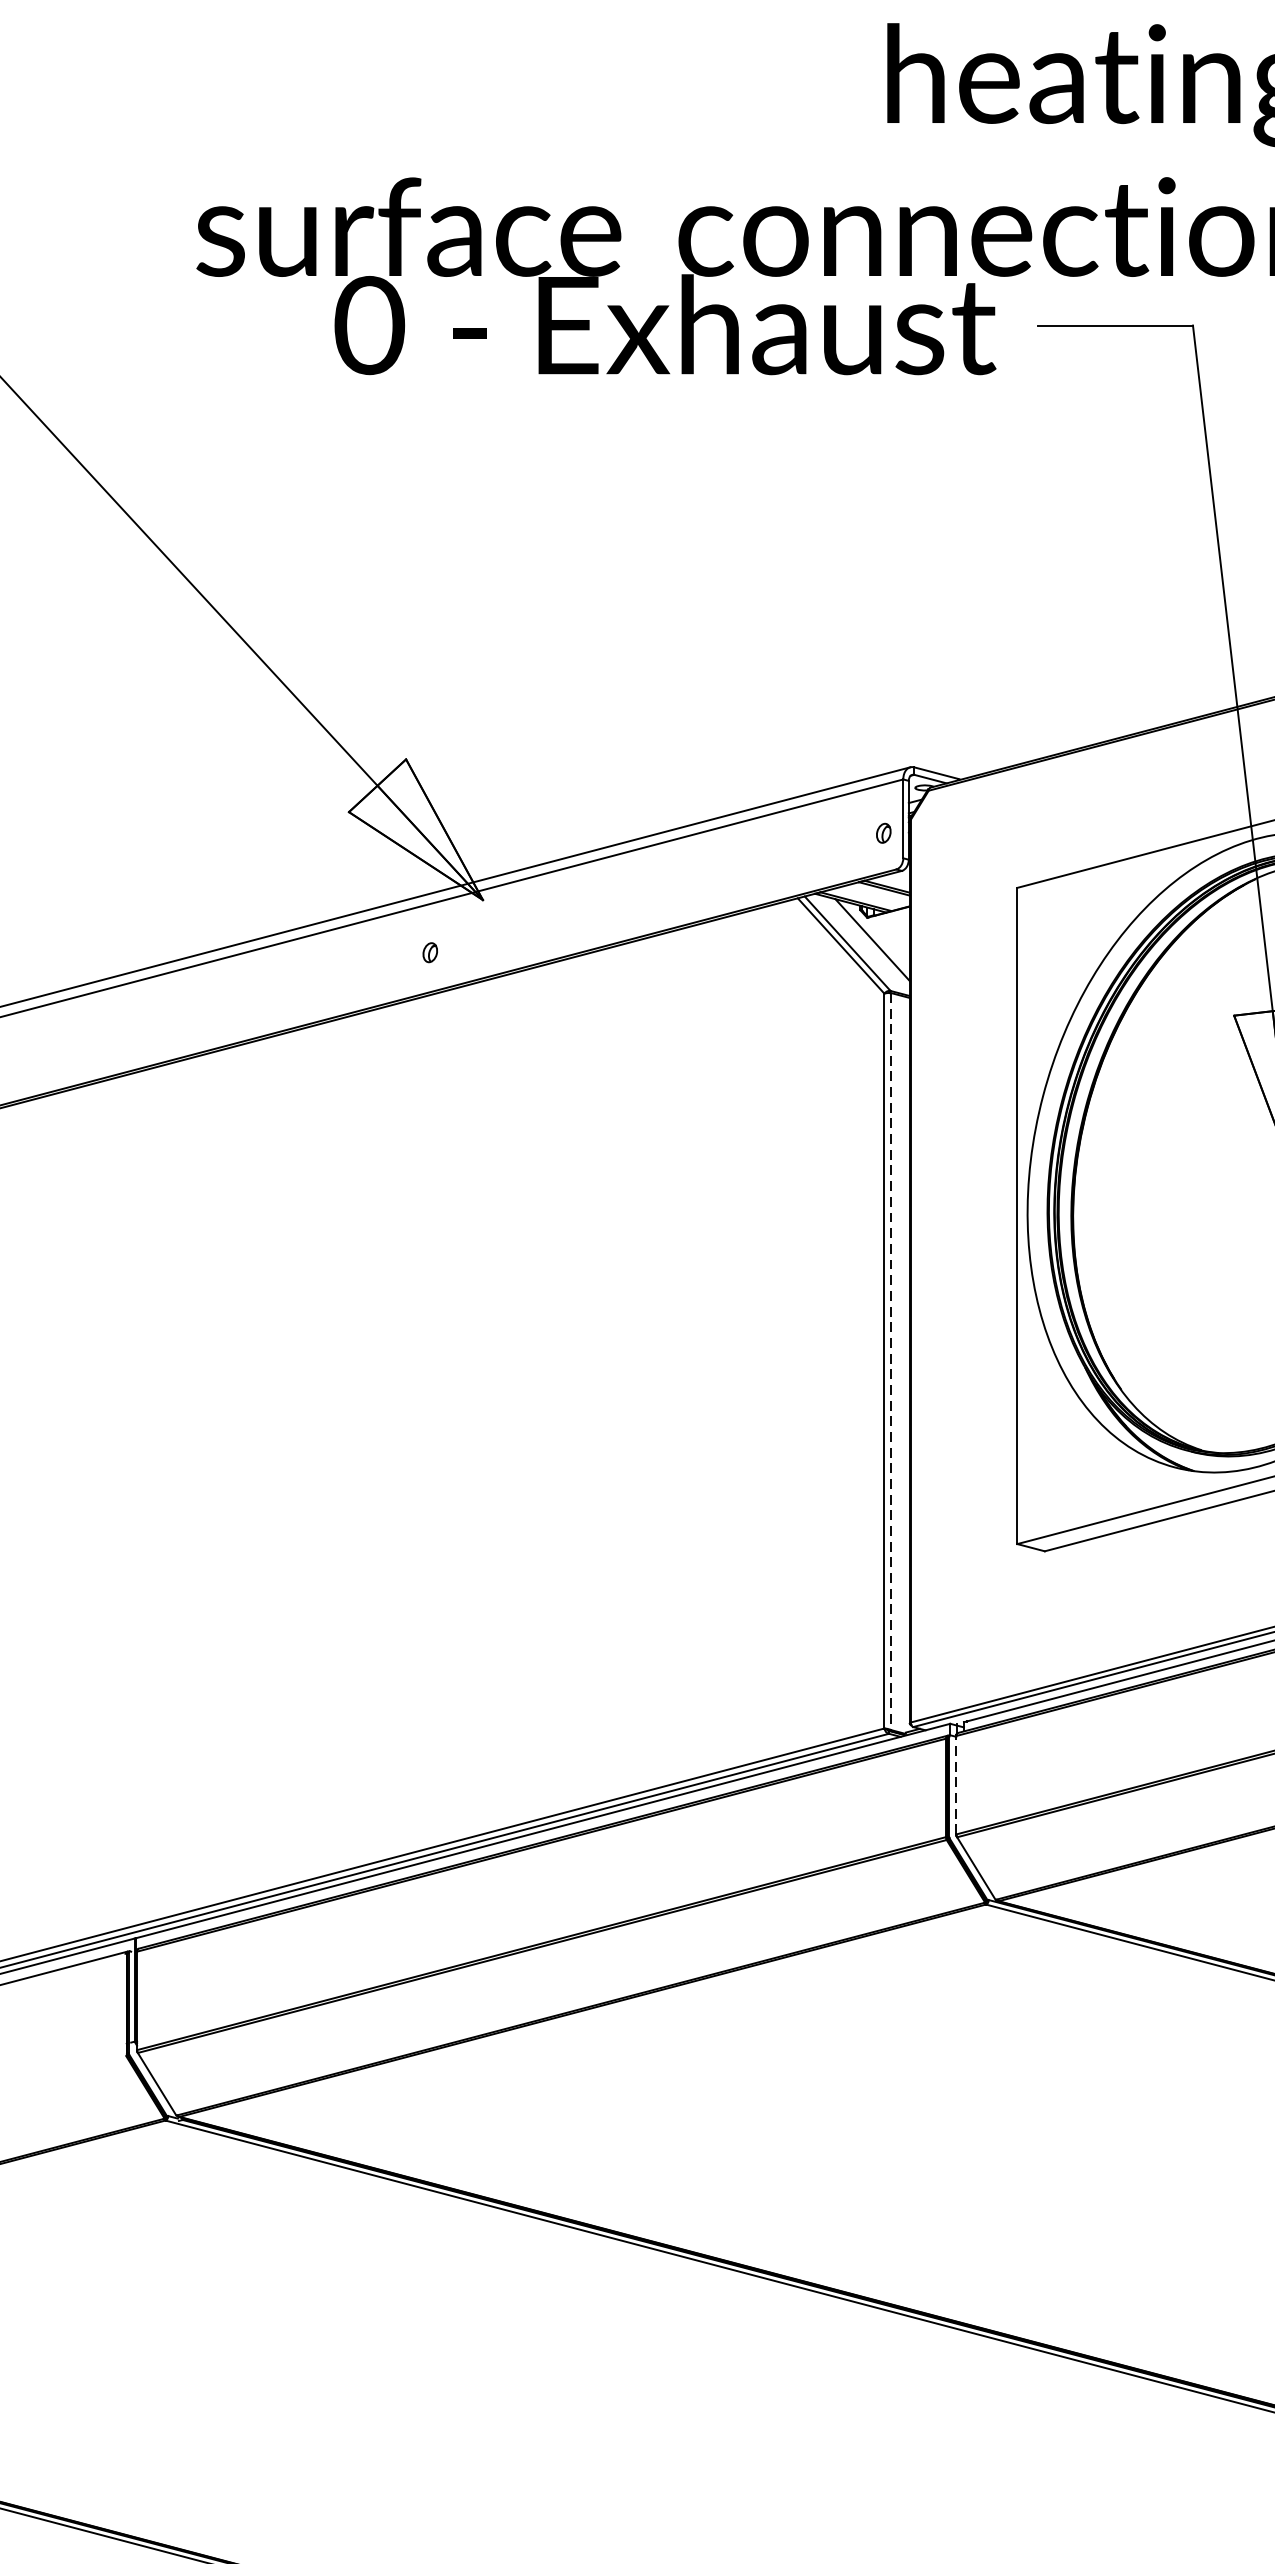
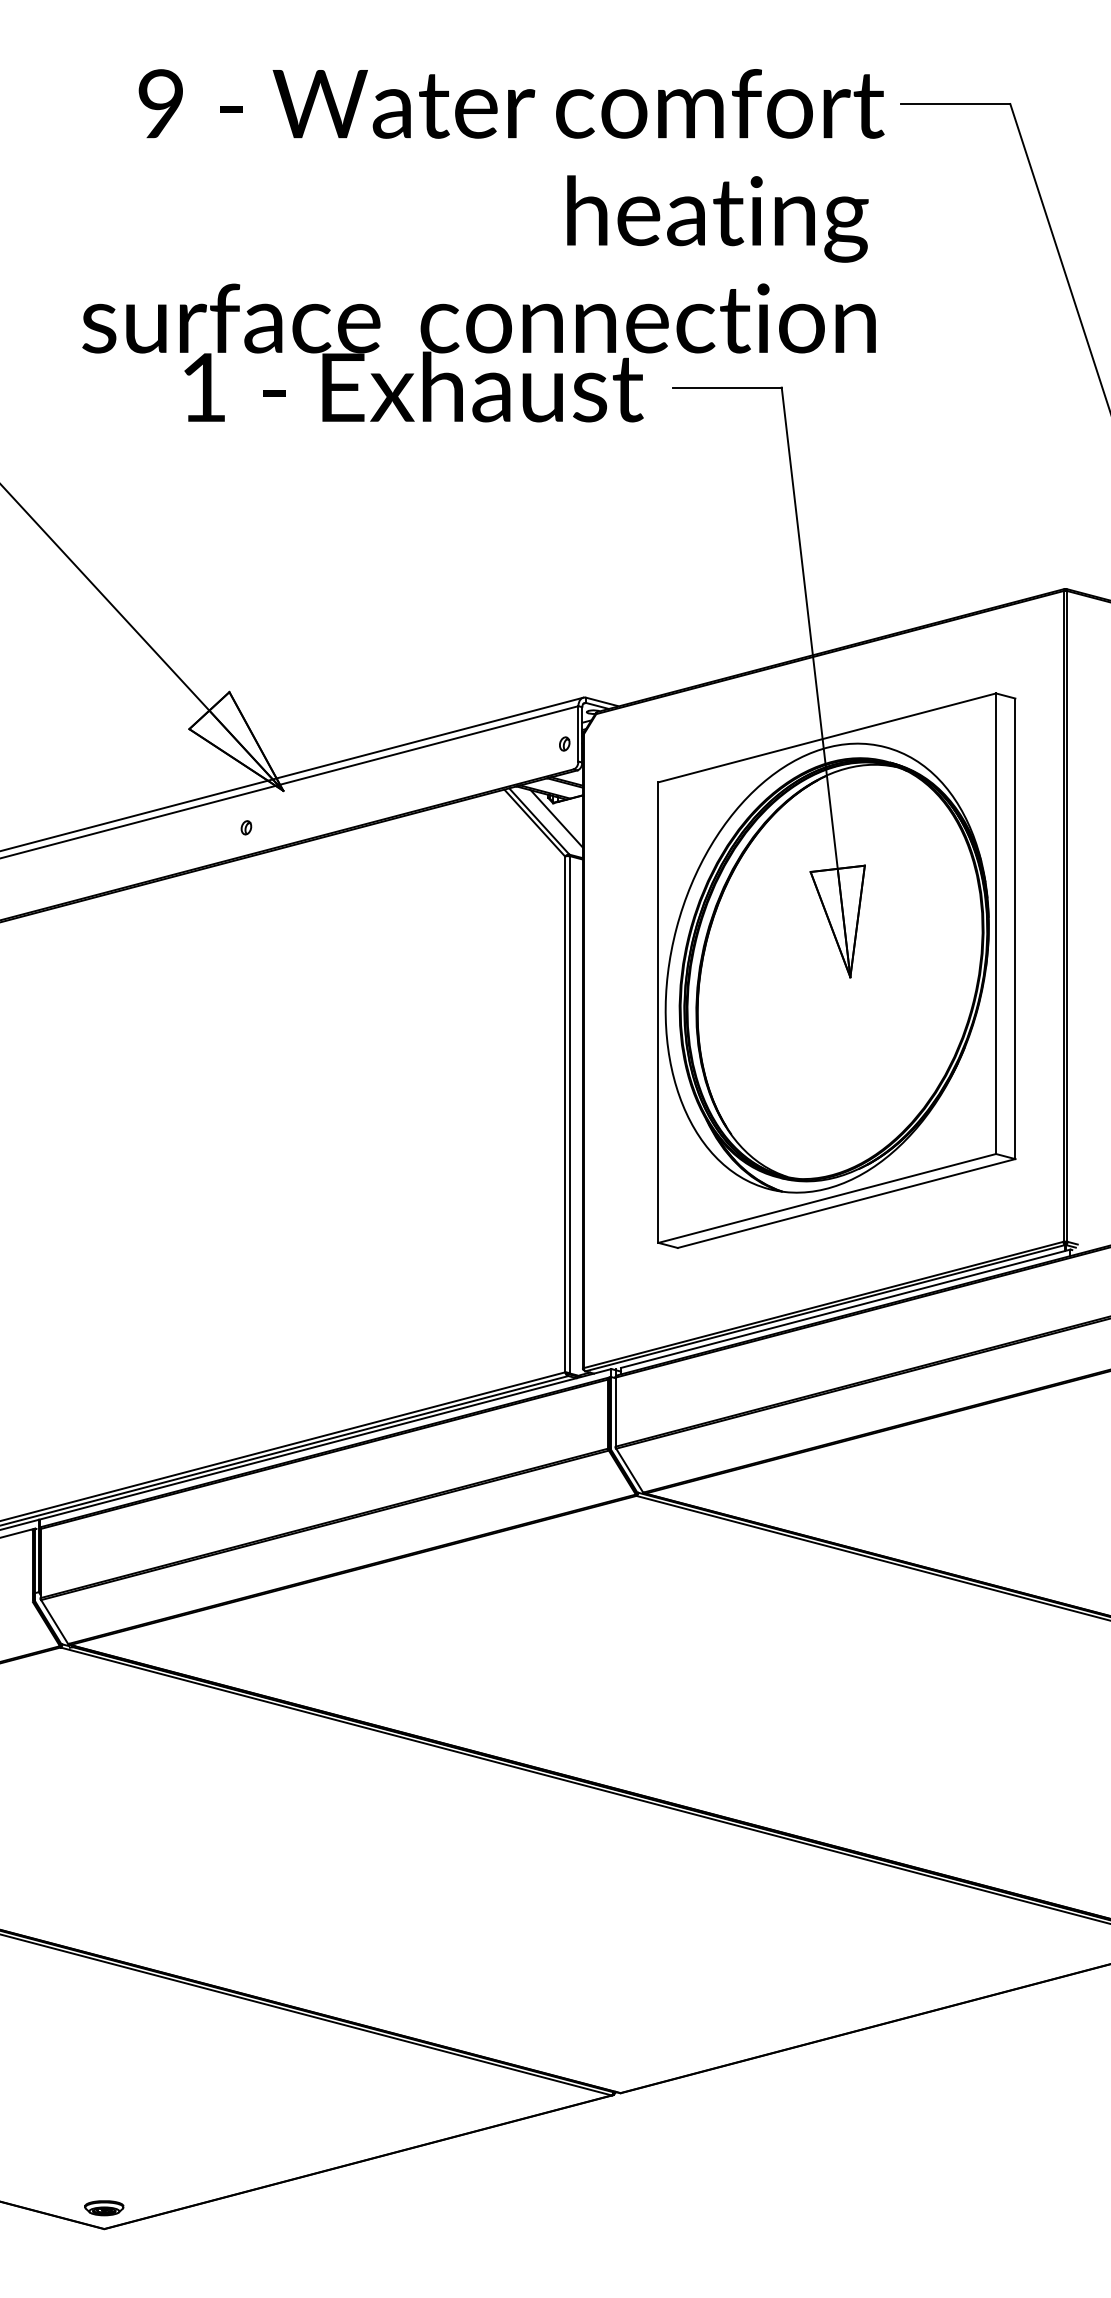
text: (369, 325) -> (203, 387), 0 -> 1
line: (890, 1361) -> (569, 1114), dashed -> solid
line: (956, 1785) -> (615, 1412), dashed -> solid

